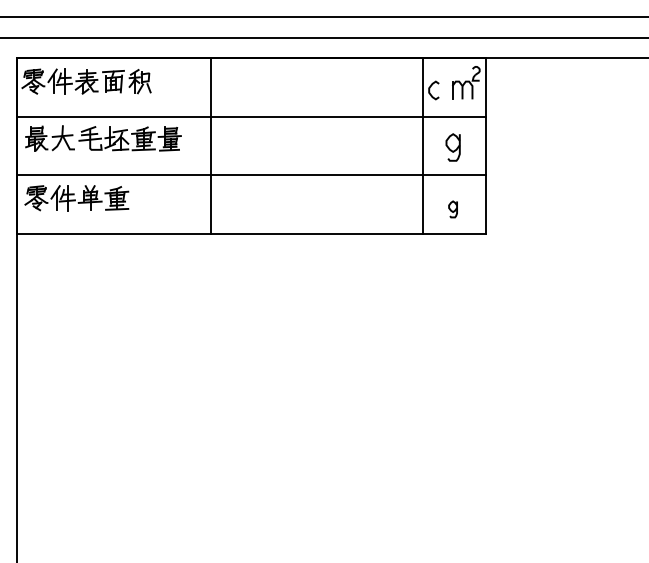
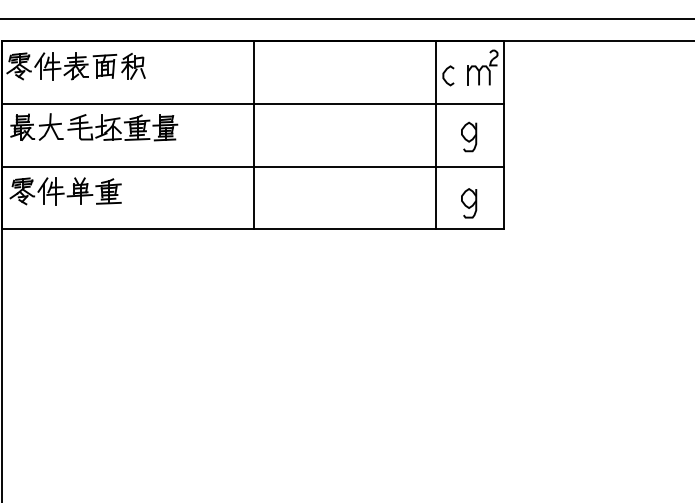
line: (211, 145) -> (253, 134), moved
part: (452, 209) -> (468, 203), size x1.67

